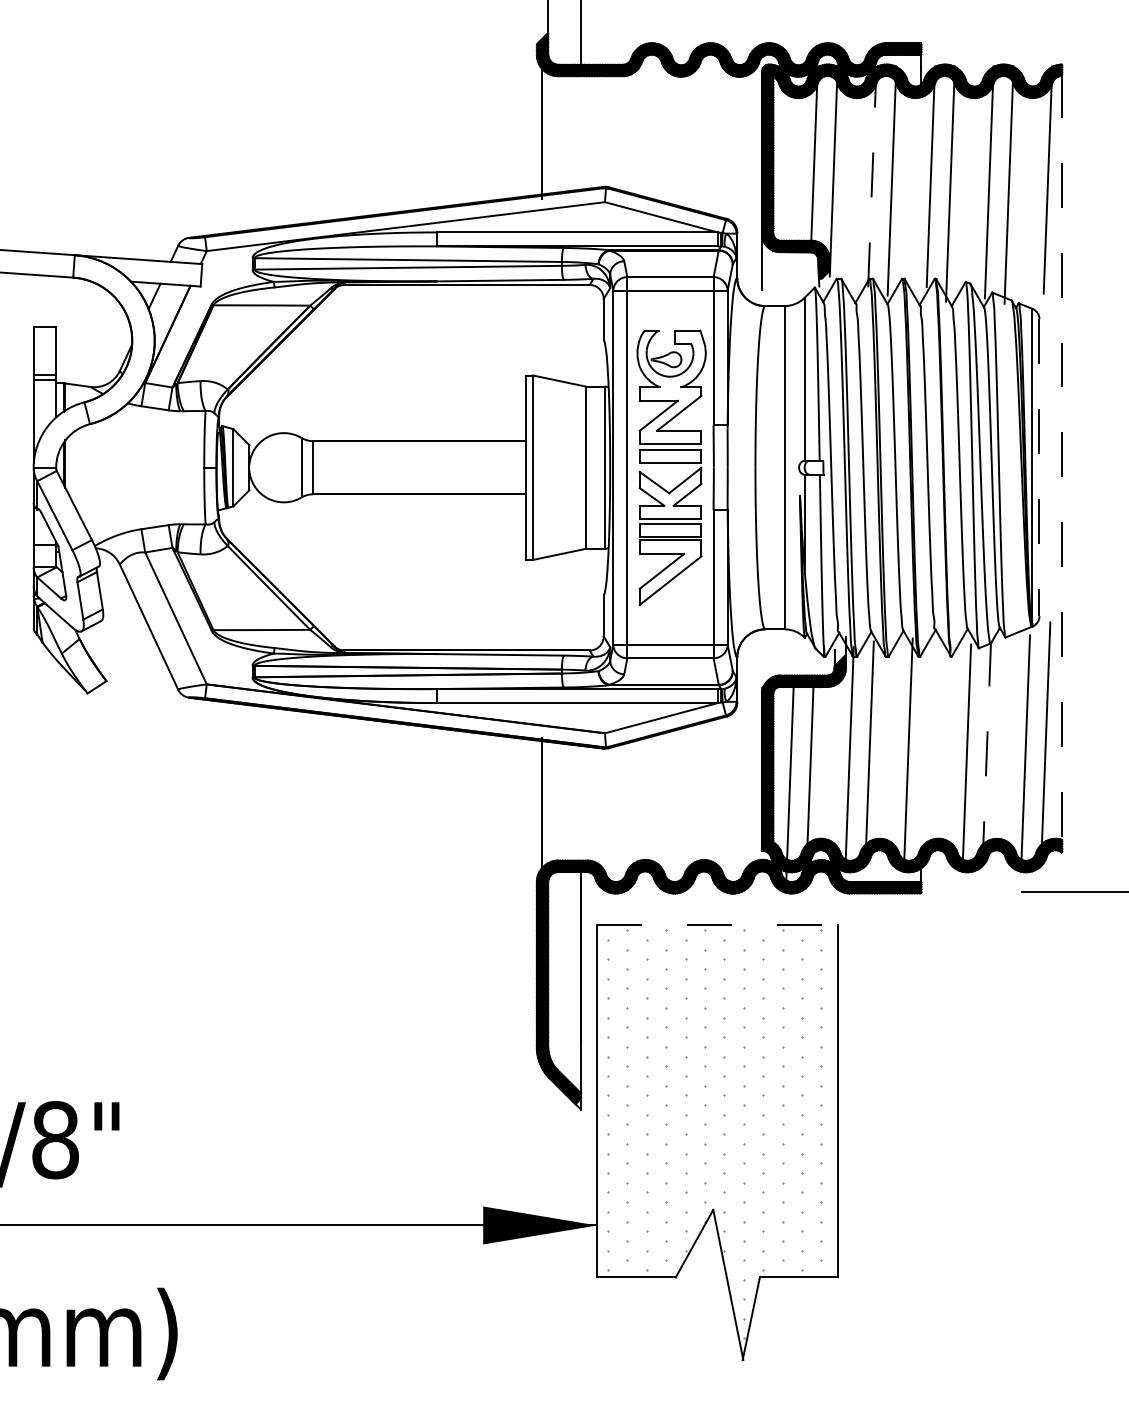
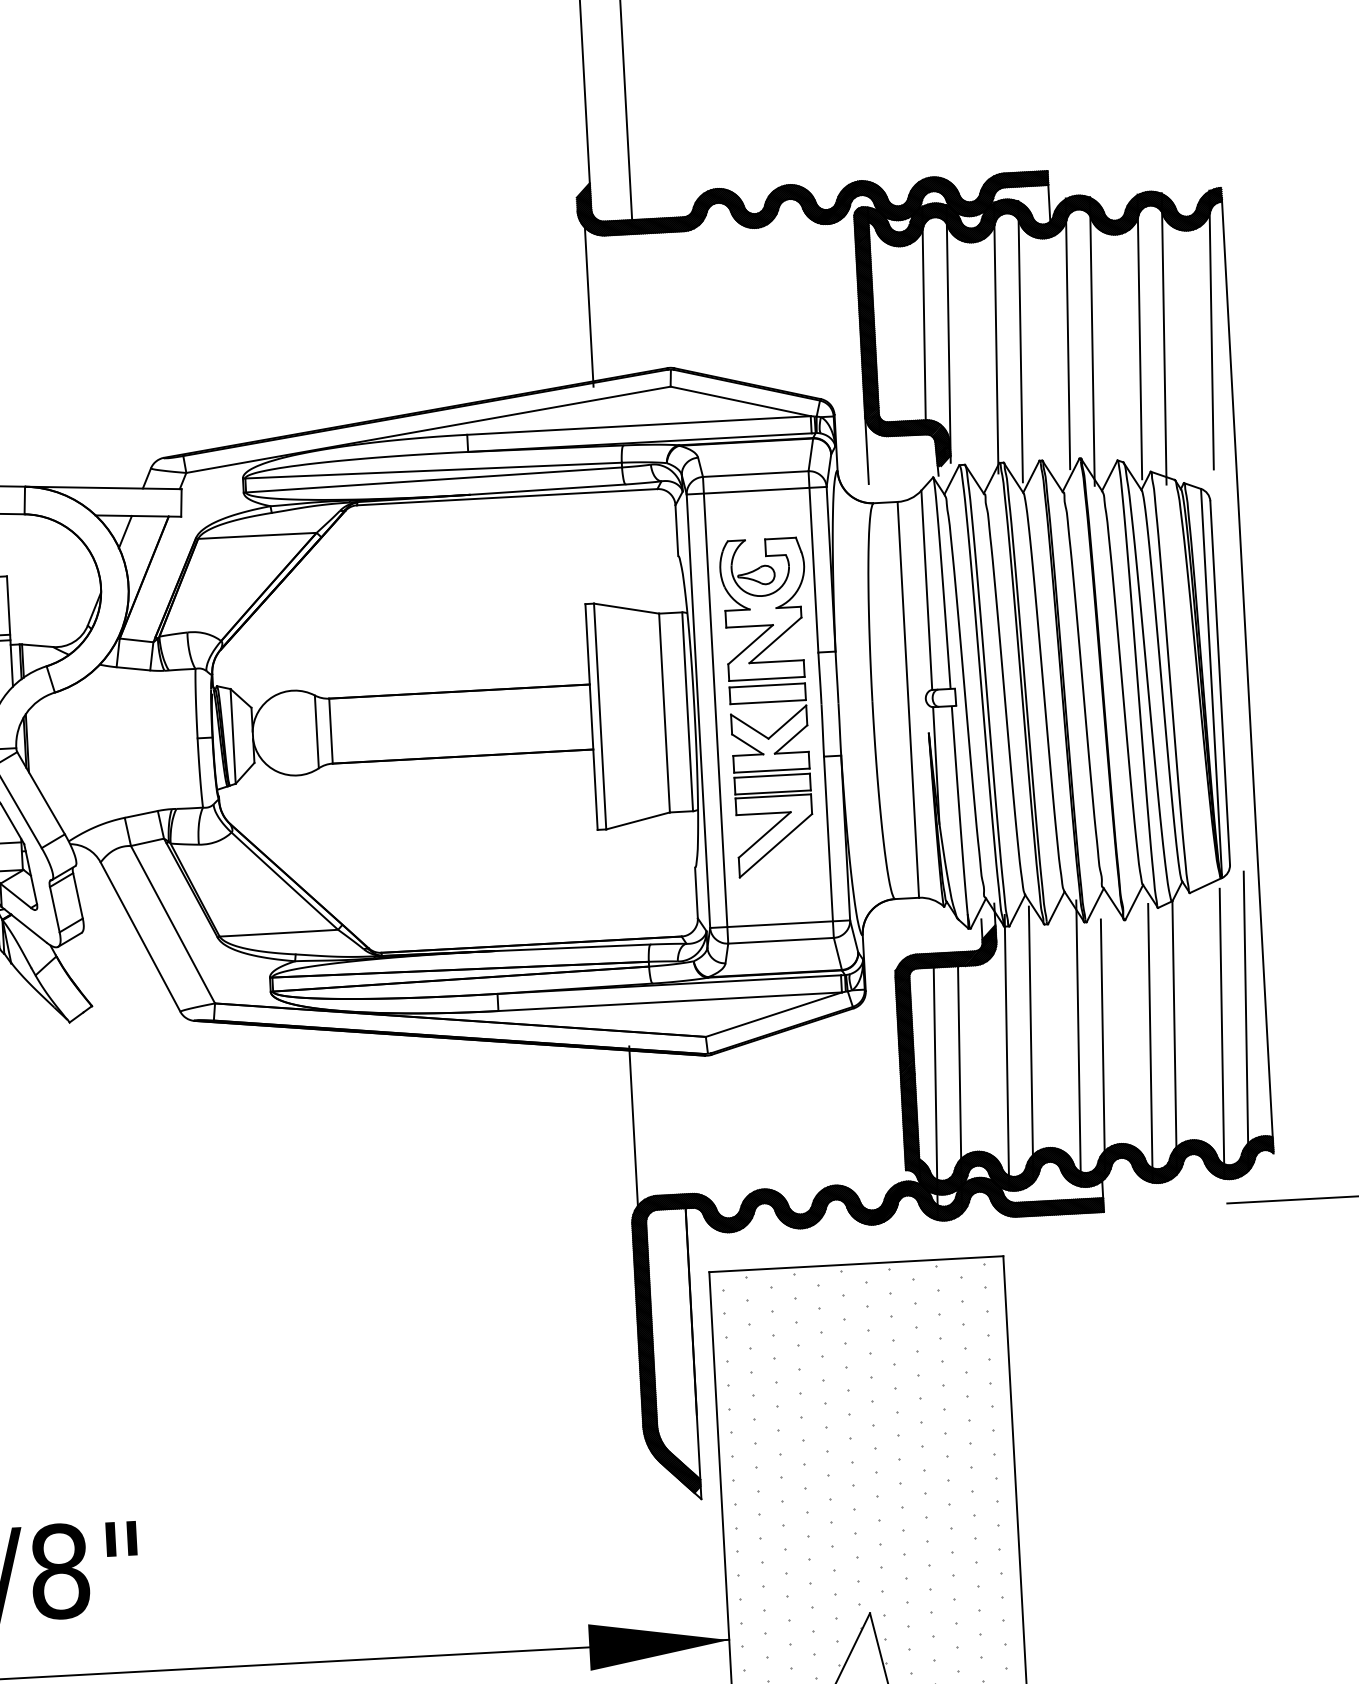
line: (872, 176) -> (996, 337), dashed -> solid
line: (1062, 463) -> (1248, 676), dashed -> solid
line: (1039, 468) -> (1220, 683), dashed -> solid
line: (986, 754) -> (1174, 1037), dashed -> solid
line: (927, 760) -> (1102, 1048), added
line: (718, 925) -> (857, 1264), dashed -> solid

